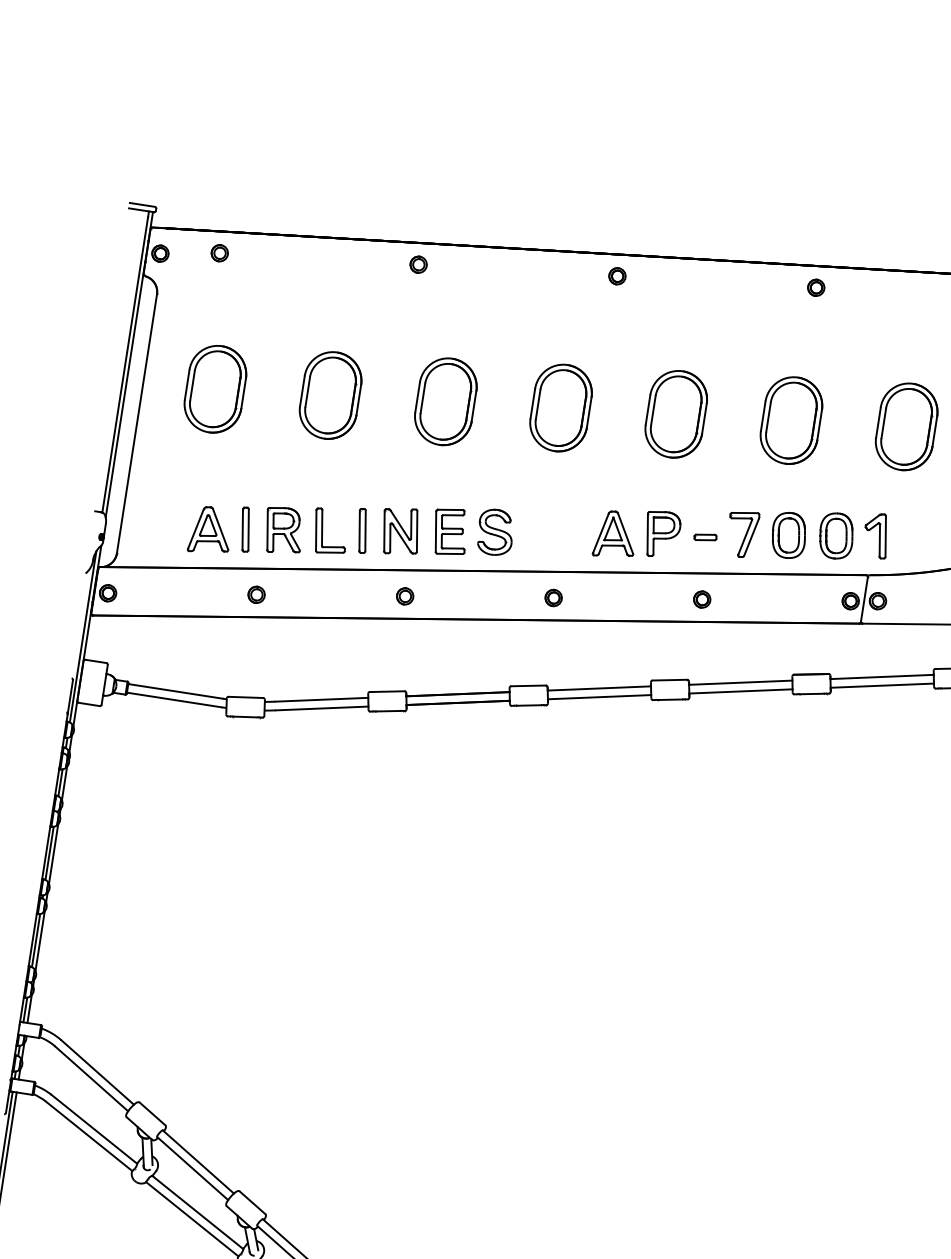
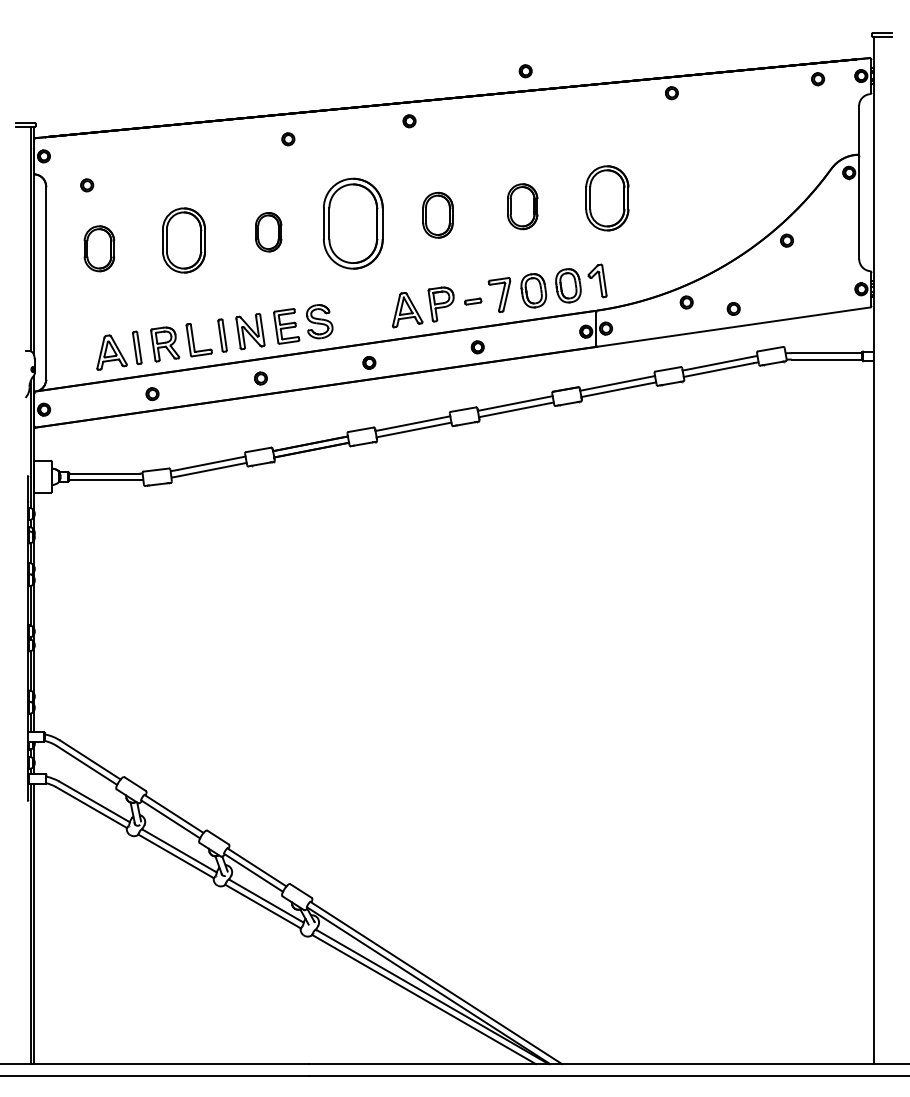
part: (220, 253) -> (87, 185), moved
part: (418, 265) -> (288, 139), moved
part: (617, 276) -> (409, 121), moved
part: (815, 288) -> (525, 71), moved
part: (215, 388) -> (99, 248), size x0.7
part: (445, 402) -> (268, 232), size x0.6
part: (561, 407) -> (353, 223), size x1.4
part: (675, 414) -> (437, 215), size x0.7
part: (791, 420) -> (522, 206), size x0.7

